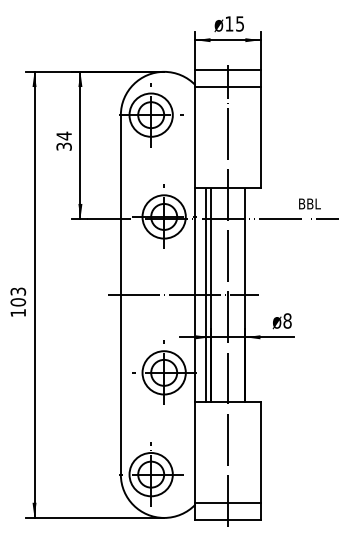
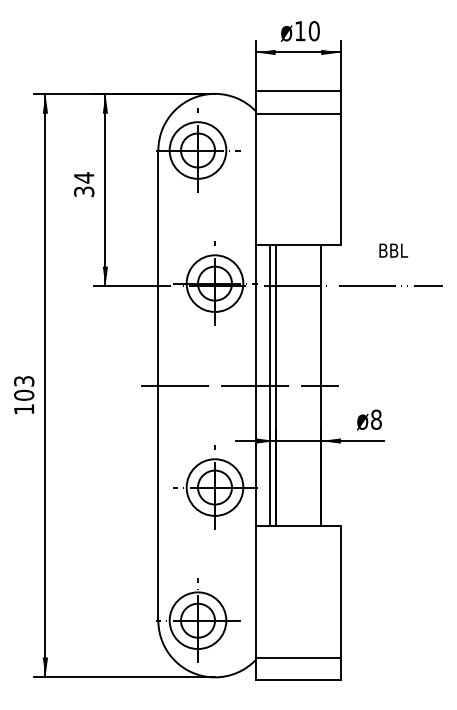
text: (239, 24) -> (313, 31), 15 -> 10
text: (309, 203) -> (393, 250), moved
line: (228, 295) -> (298, 386), removed

